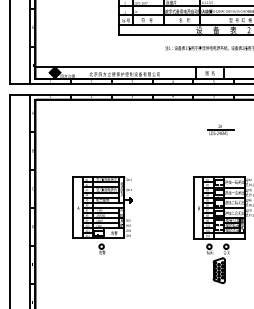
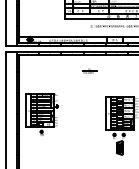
part: (220, 128) -> (89, 70), moved
part: (101, 214) -> (41, 114), moved

